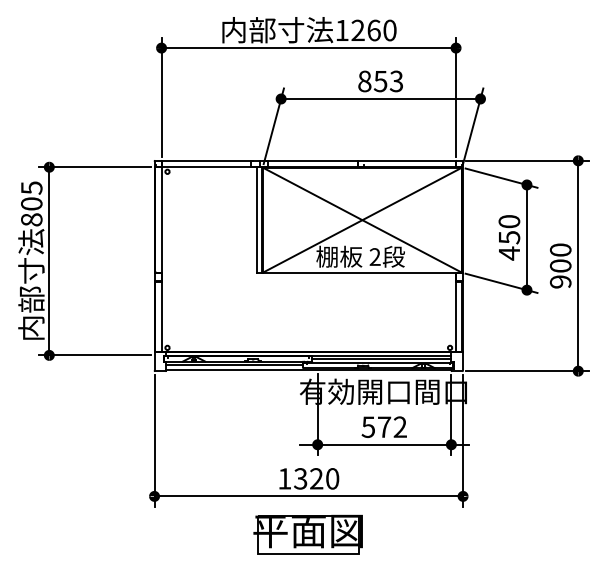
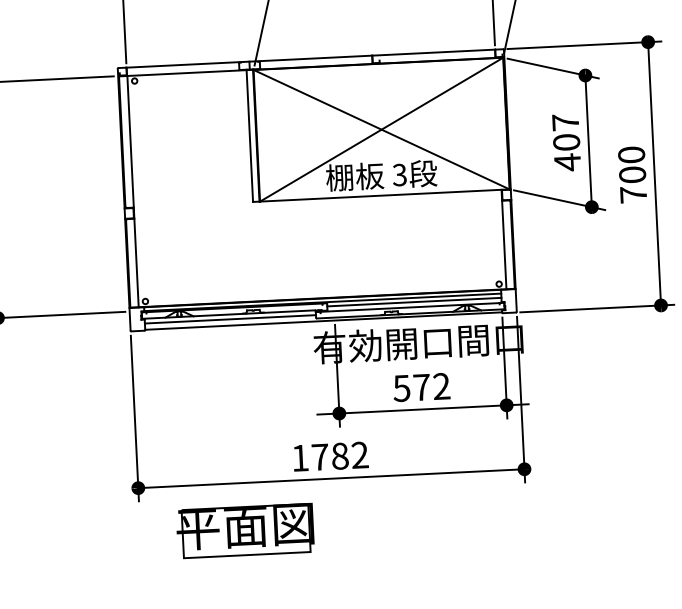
text: (509, 229) -> (566, 132), 450 -> 407
text: (374, 257) -> (399, 175), 2 -> 3
text: (560, 281) -> (633, 194), 900 -> 700
text: (316, 478) -> (339, 455), 1320 -> 1782
part: (307, 534) -> (244, 530), moved

